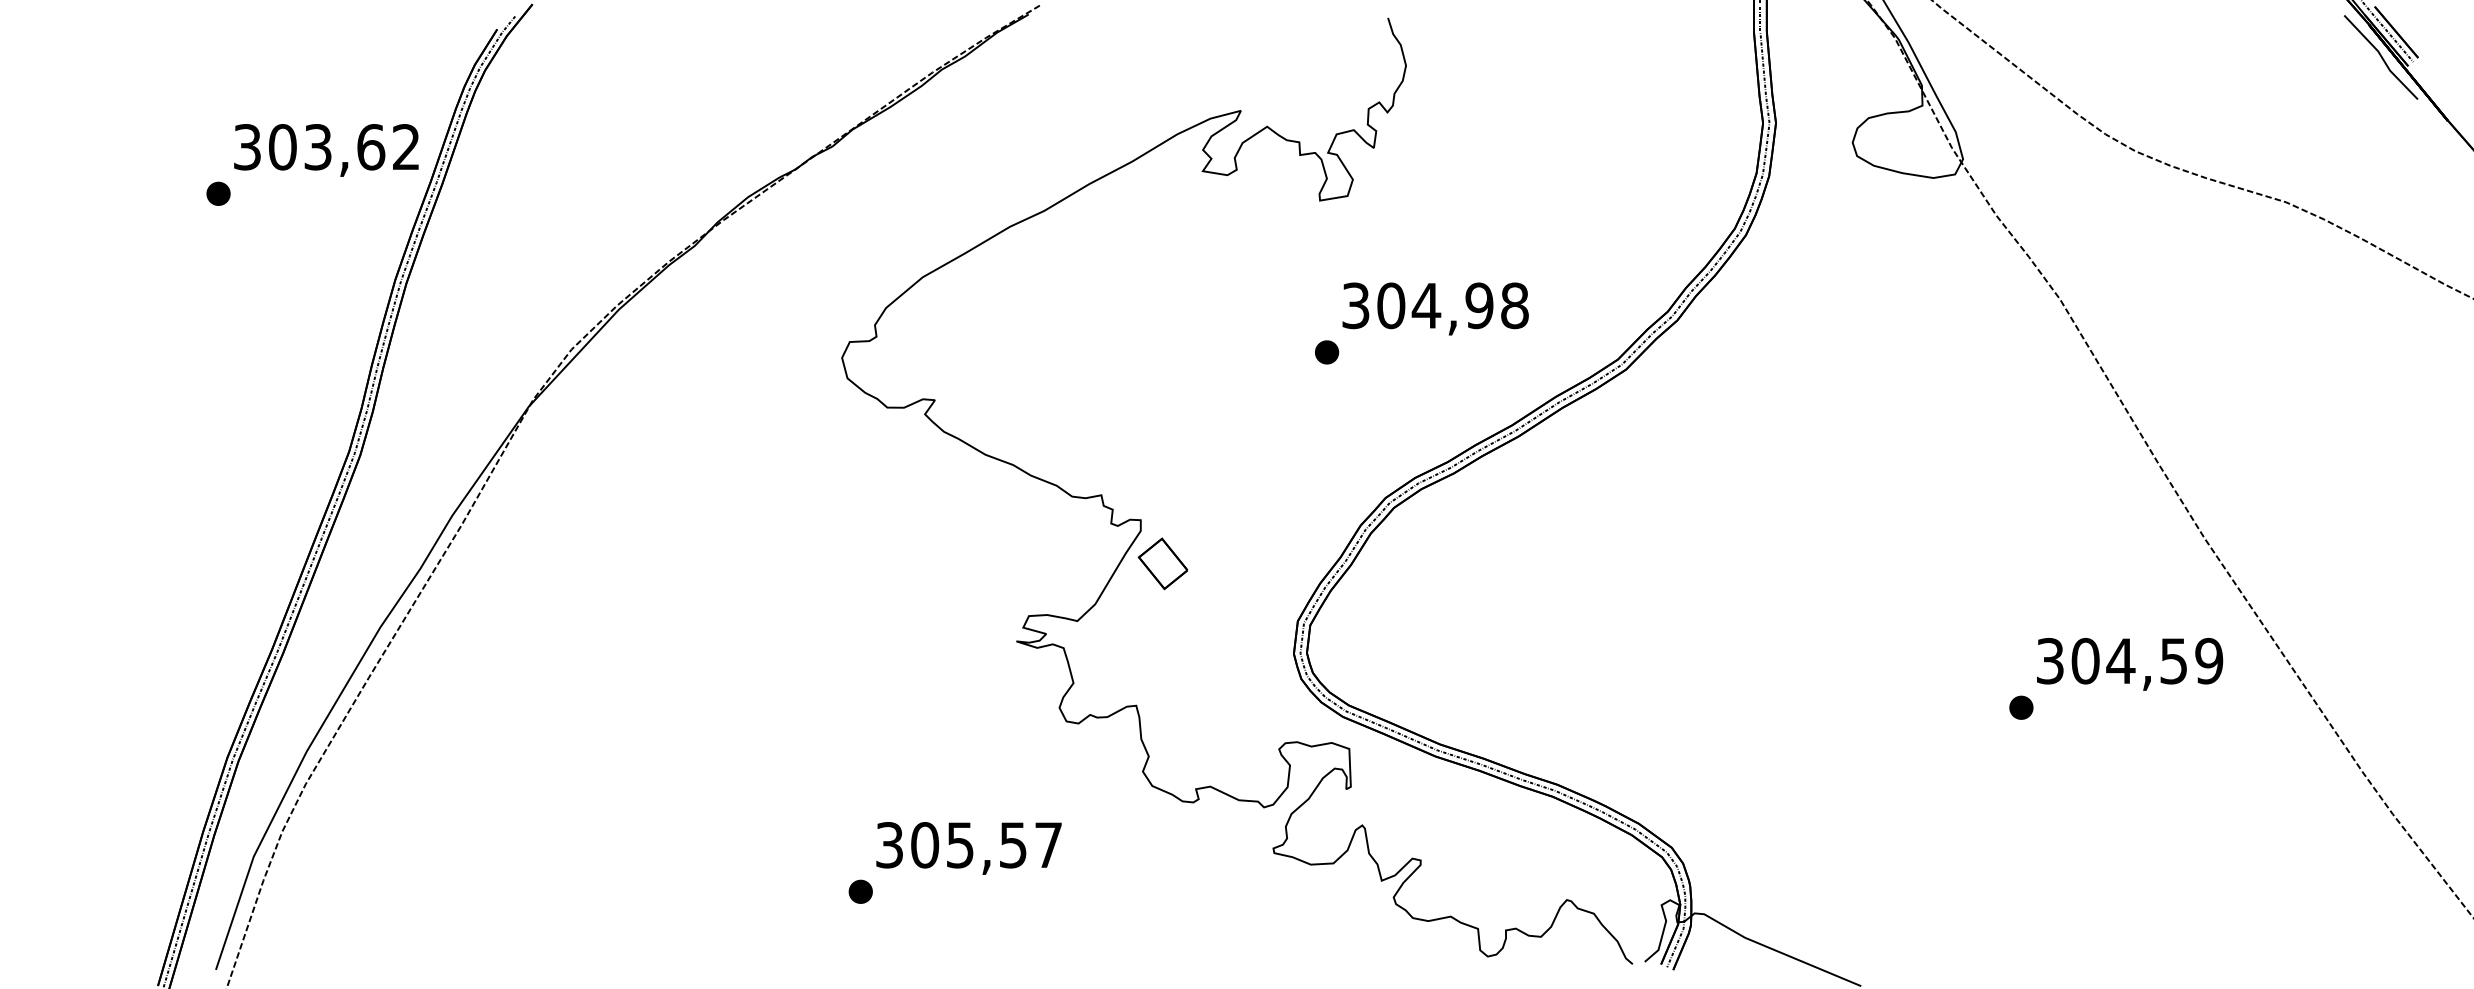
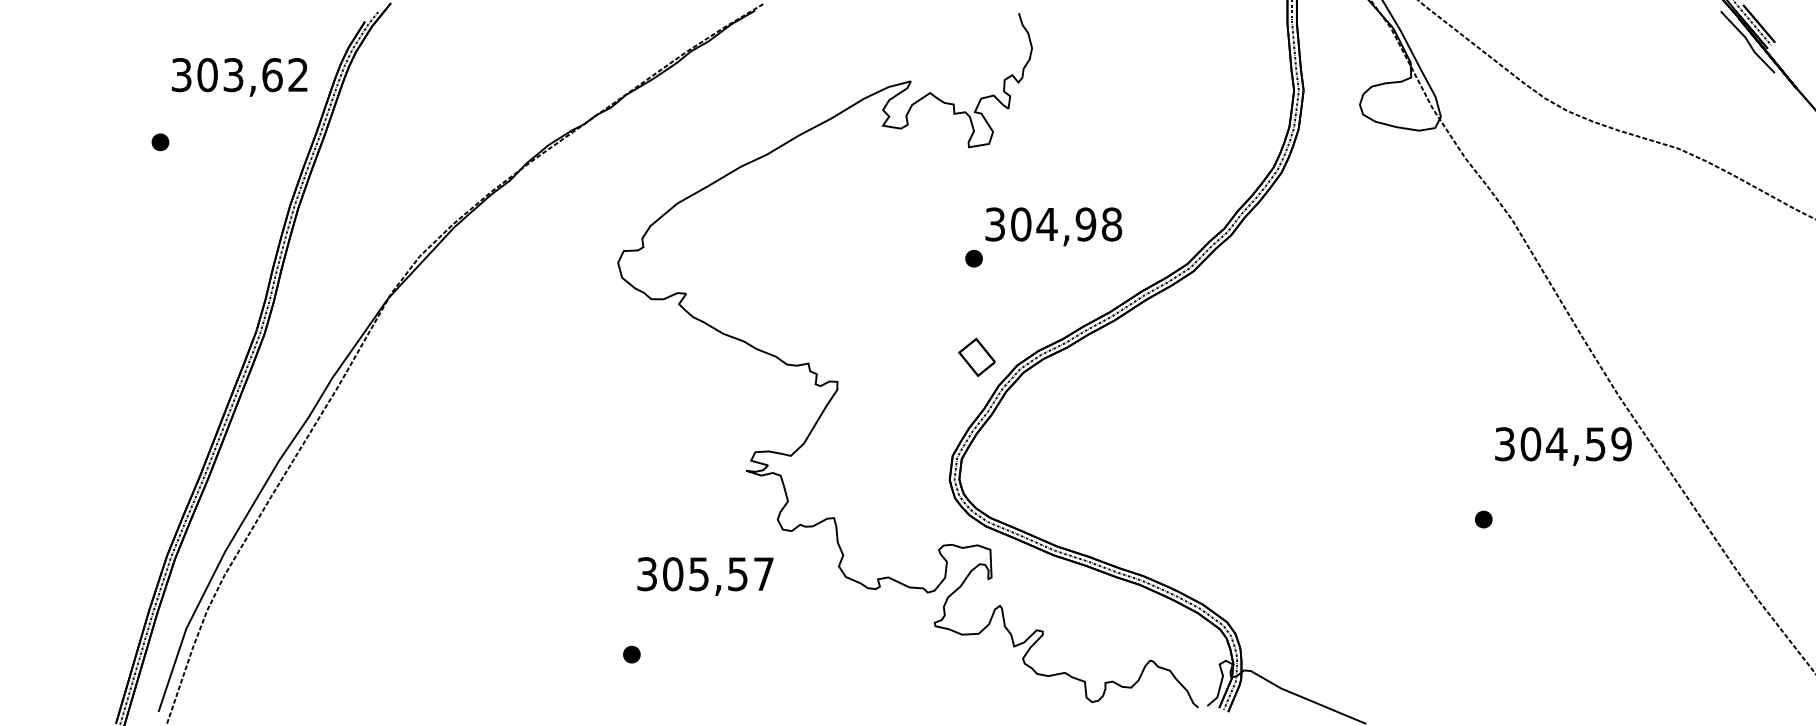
text: (326, 150) -> (239, 77), moved
part: (1162, 563) -> (976, 357), moved
text: (2130, 664) -> (1563, 446), moved
text: (968, 848) -> (705, 576), moved

